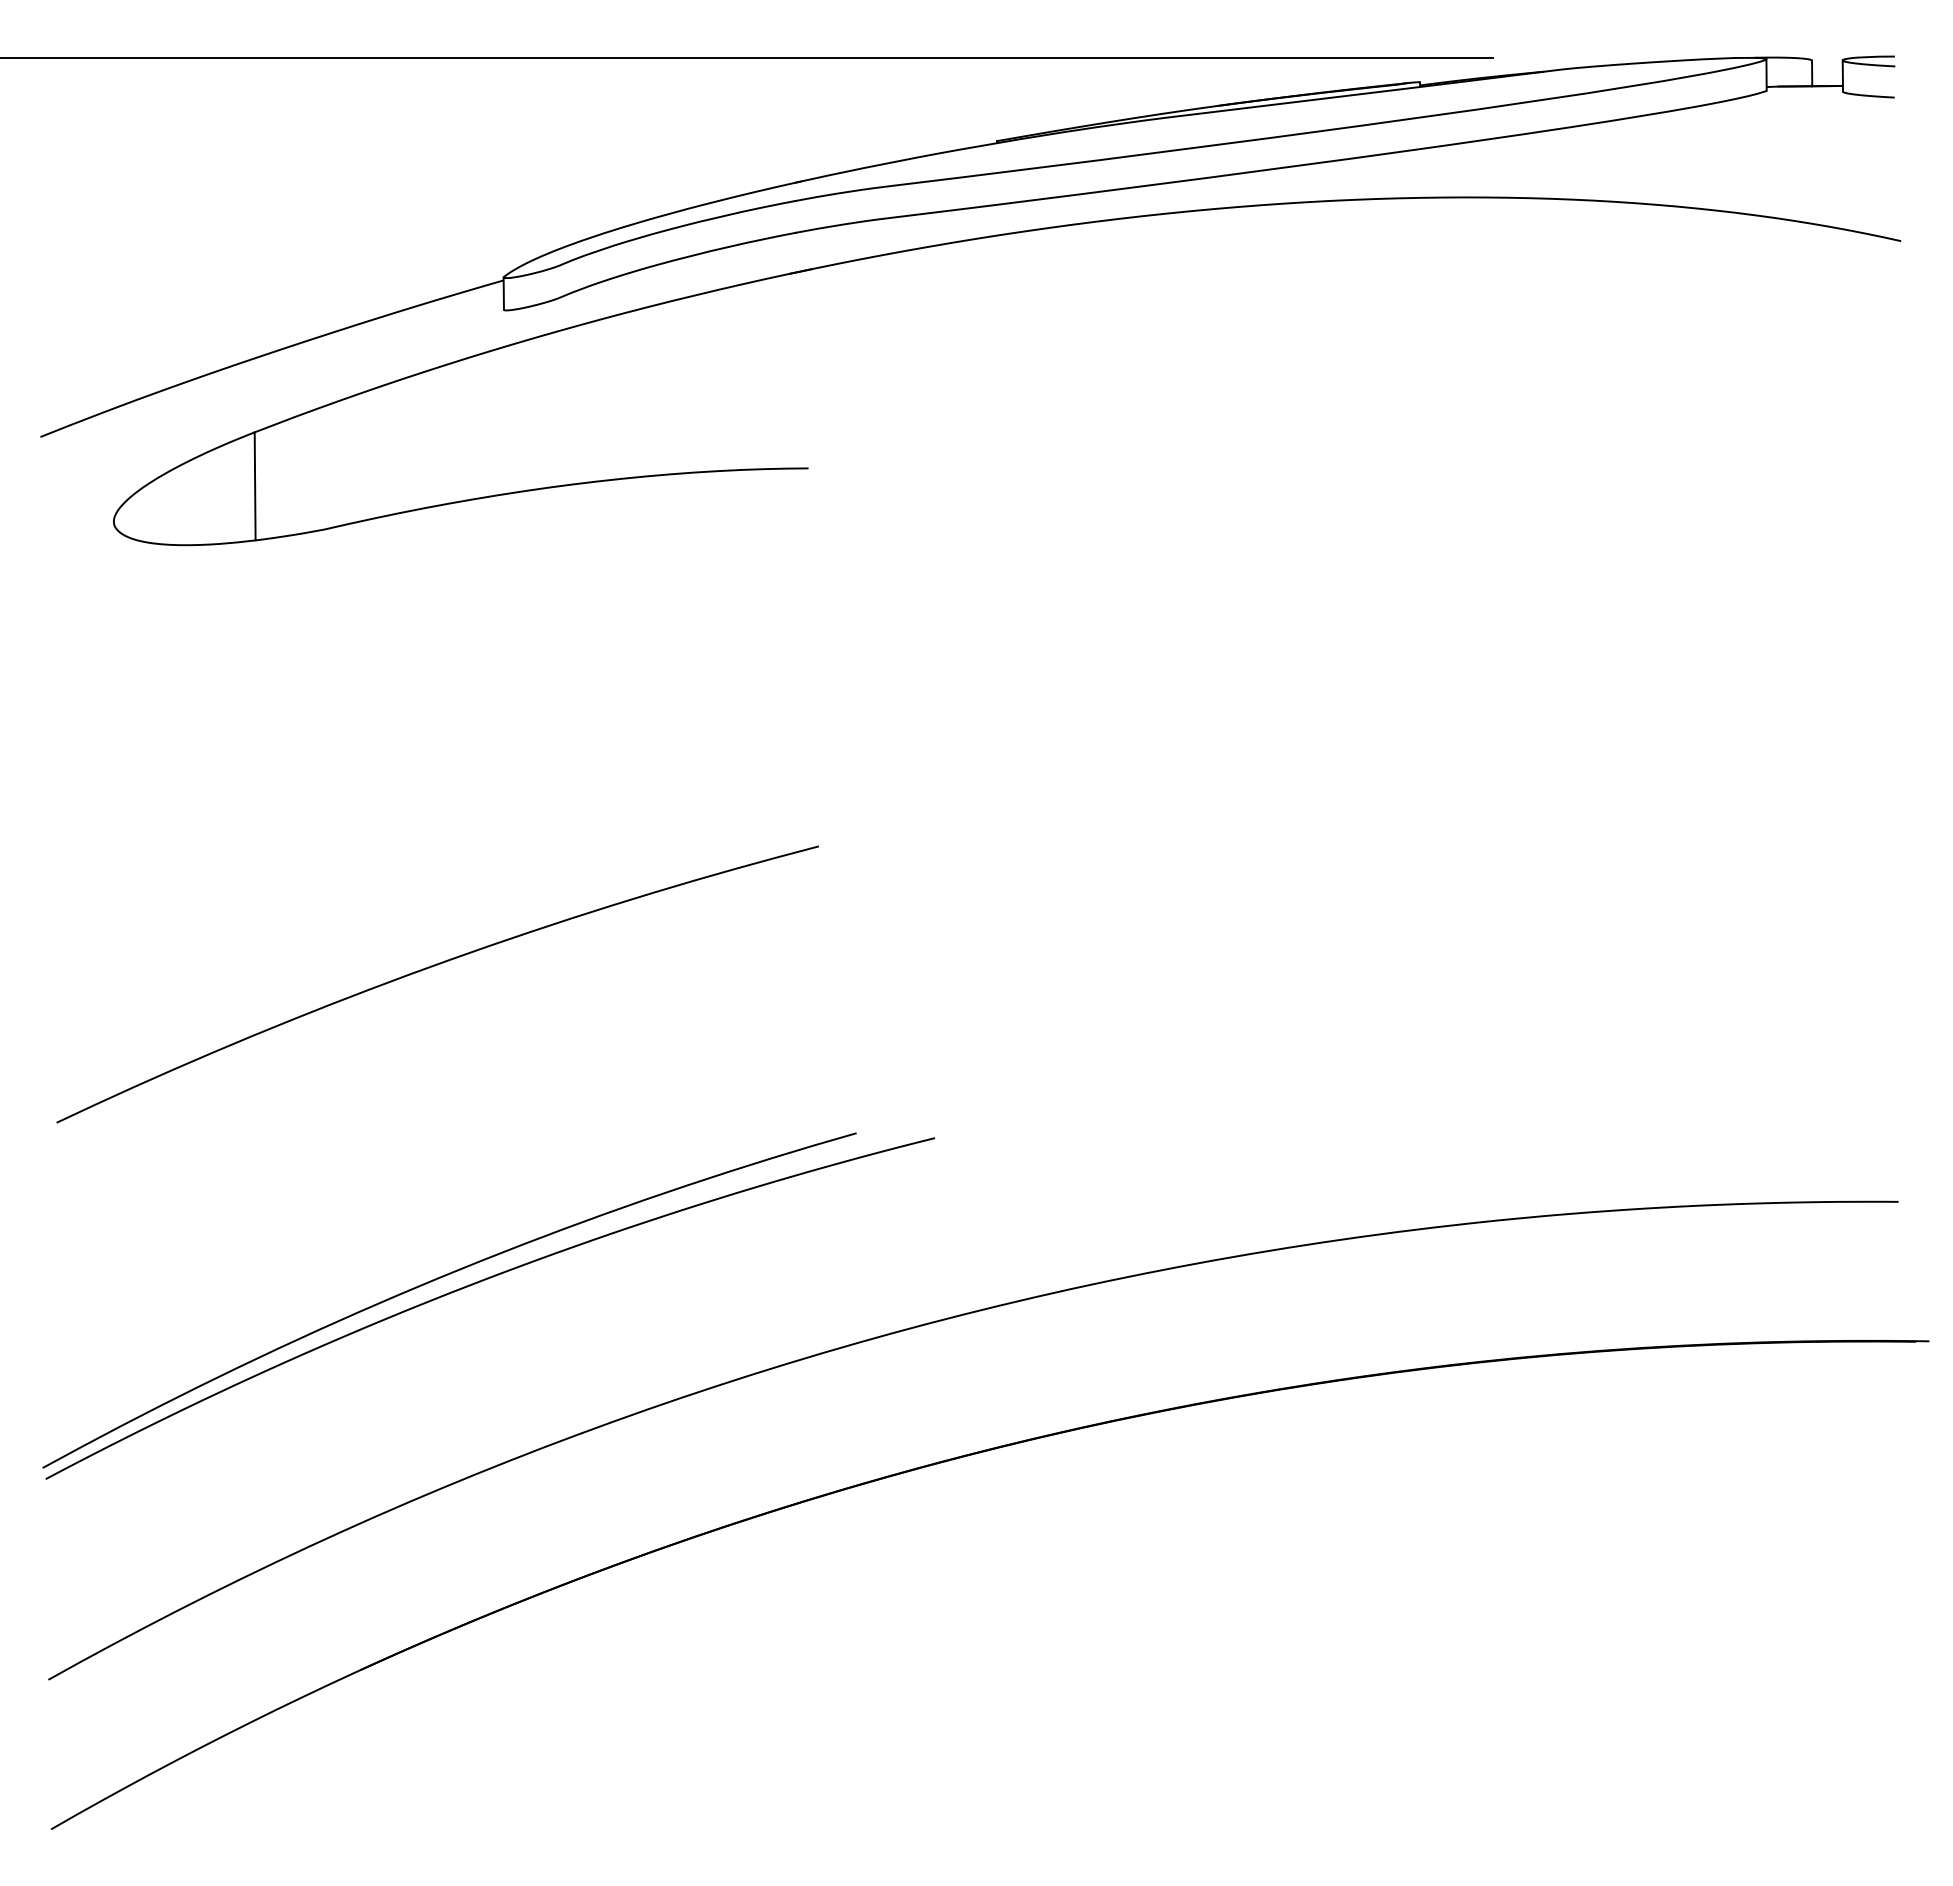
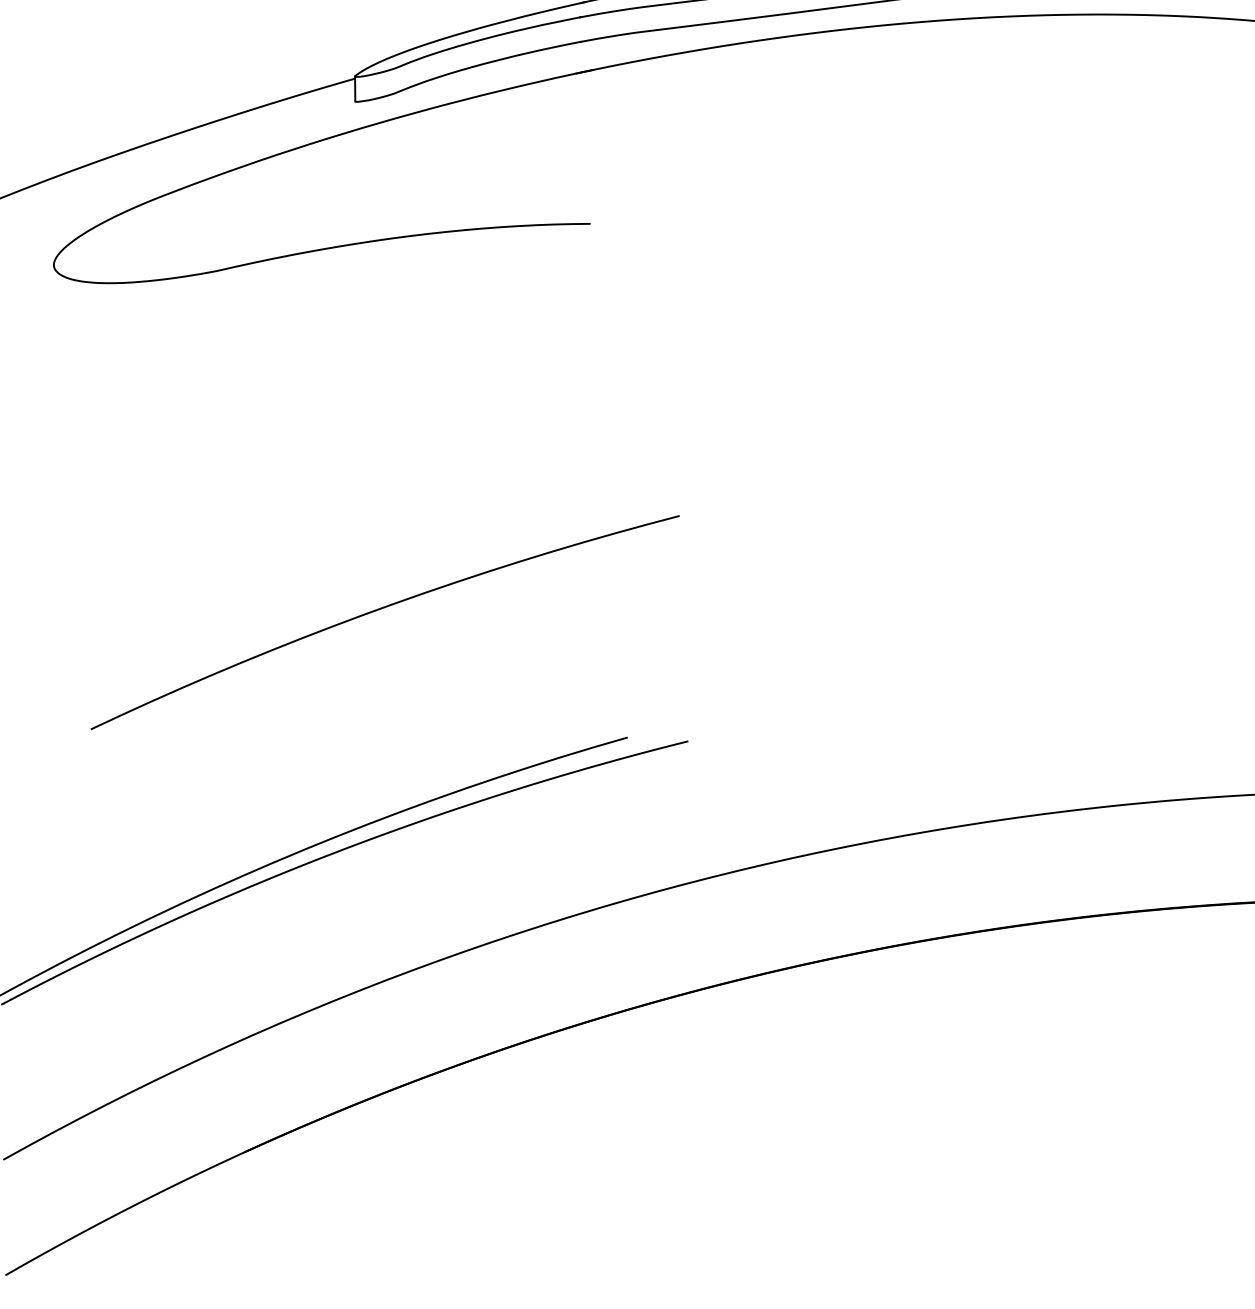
line: (254, 486) -> (162, 237), removed
curve: (432, 967) -> (381, 609), moved

